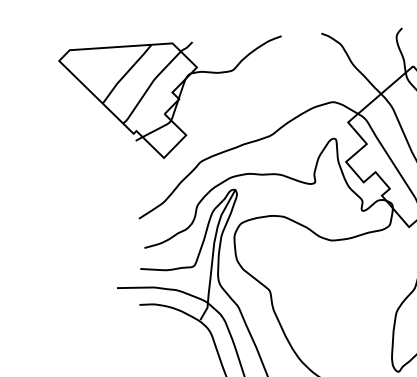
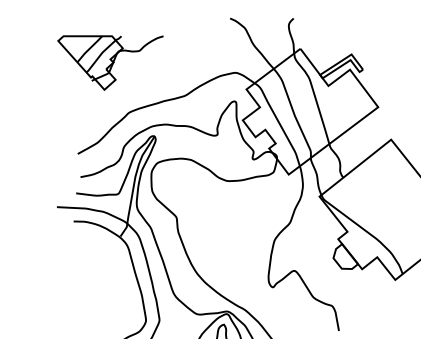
part: (172, 99) -> (110, 62), size x0.6

